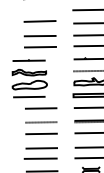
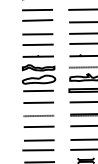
line: (39, 10) -> (37, 10), added
part: (30, 78) -> (39, 73), moved

